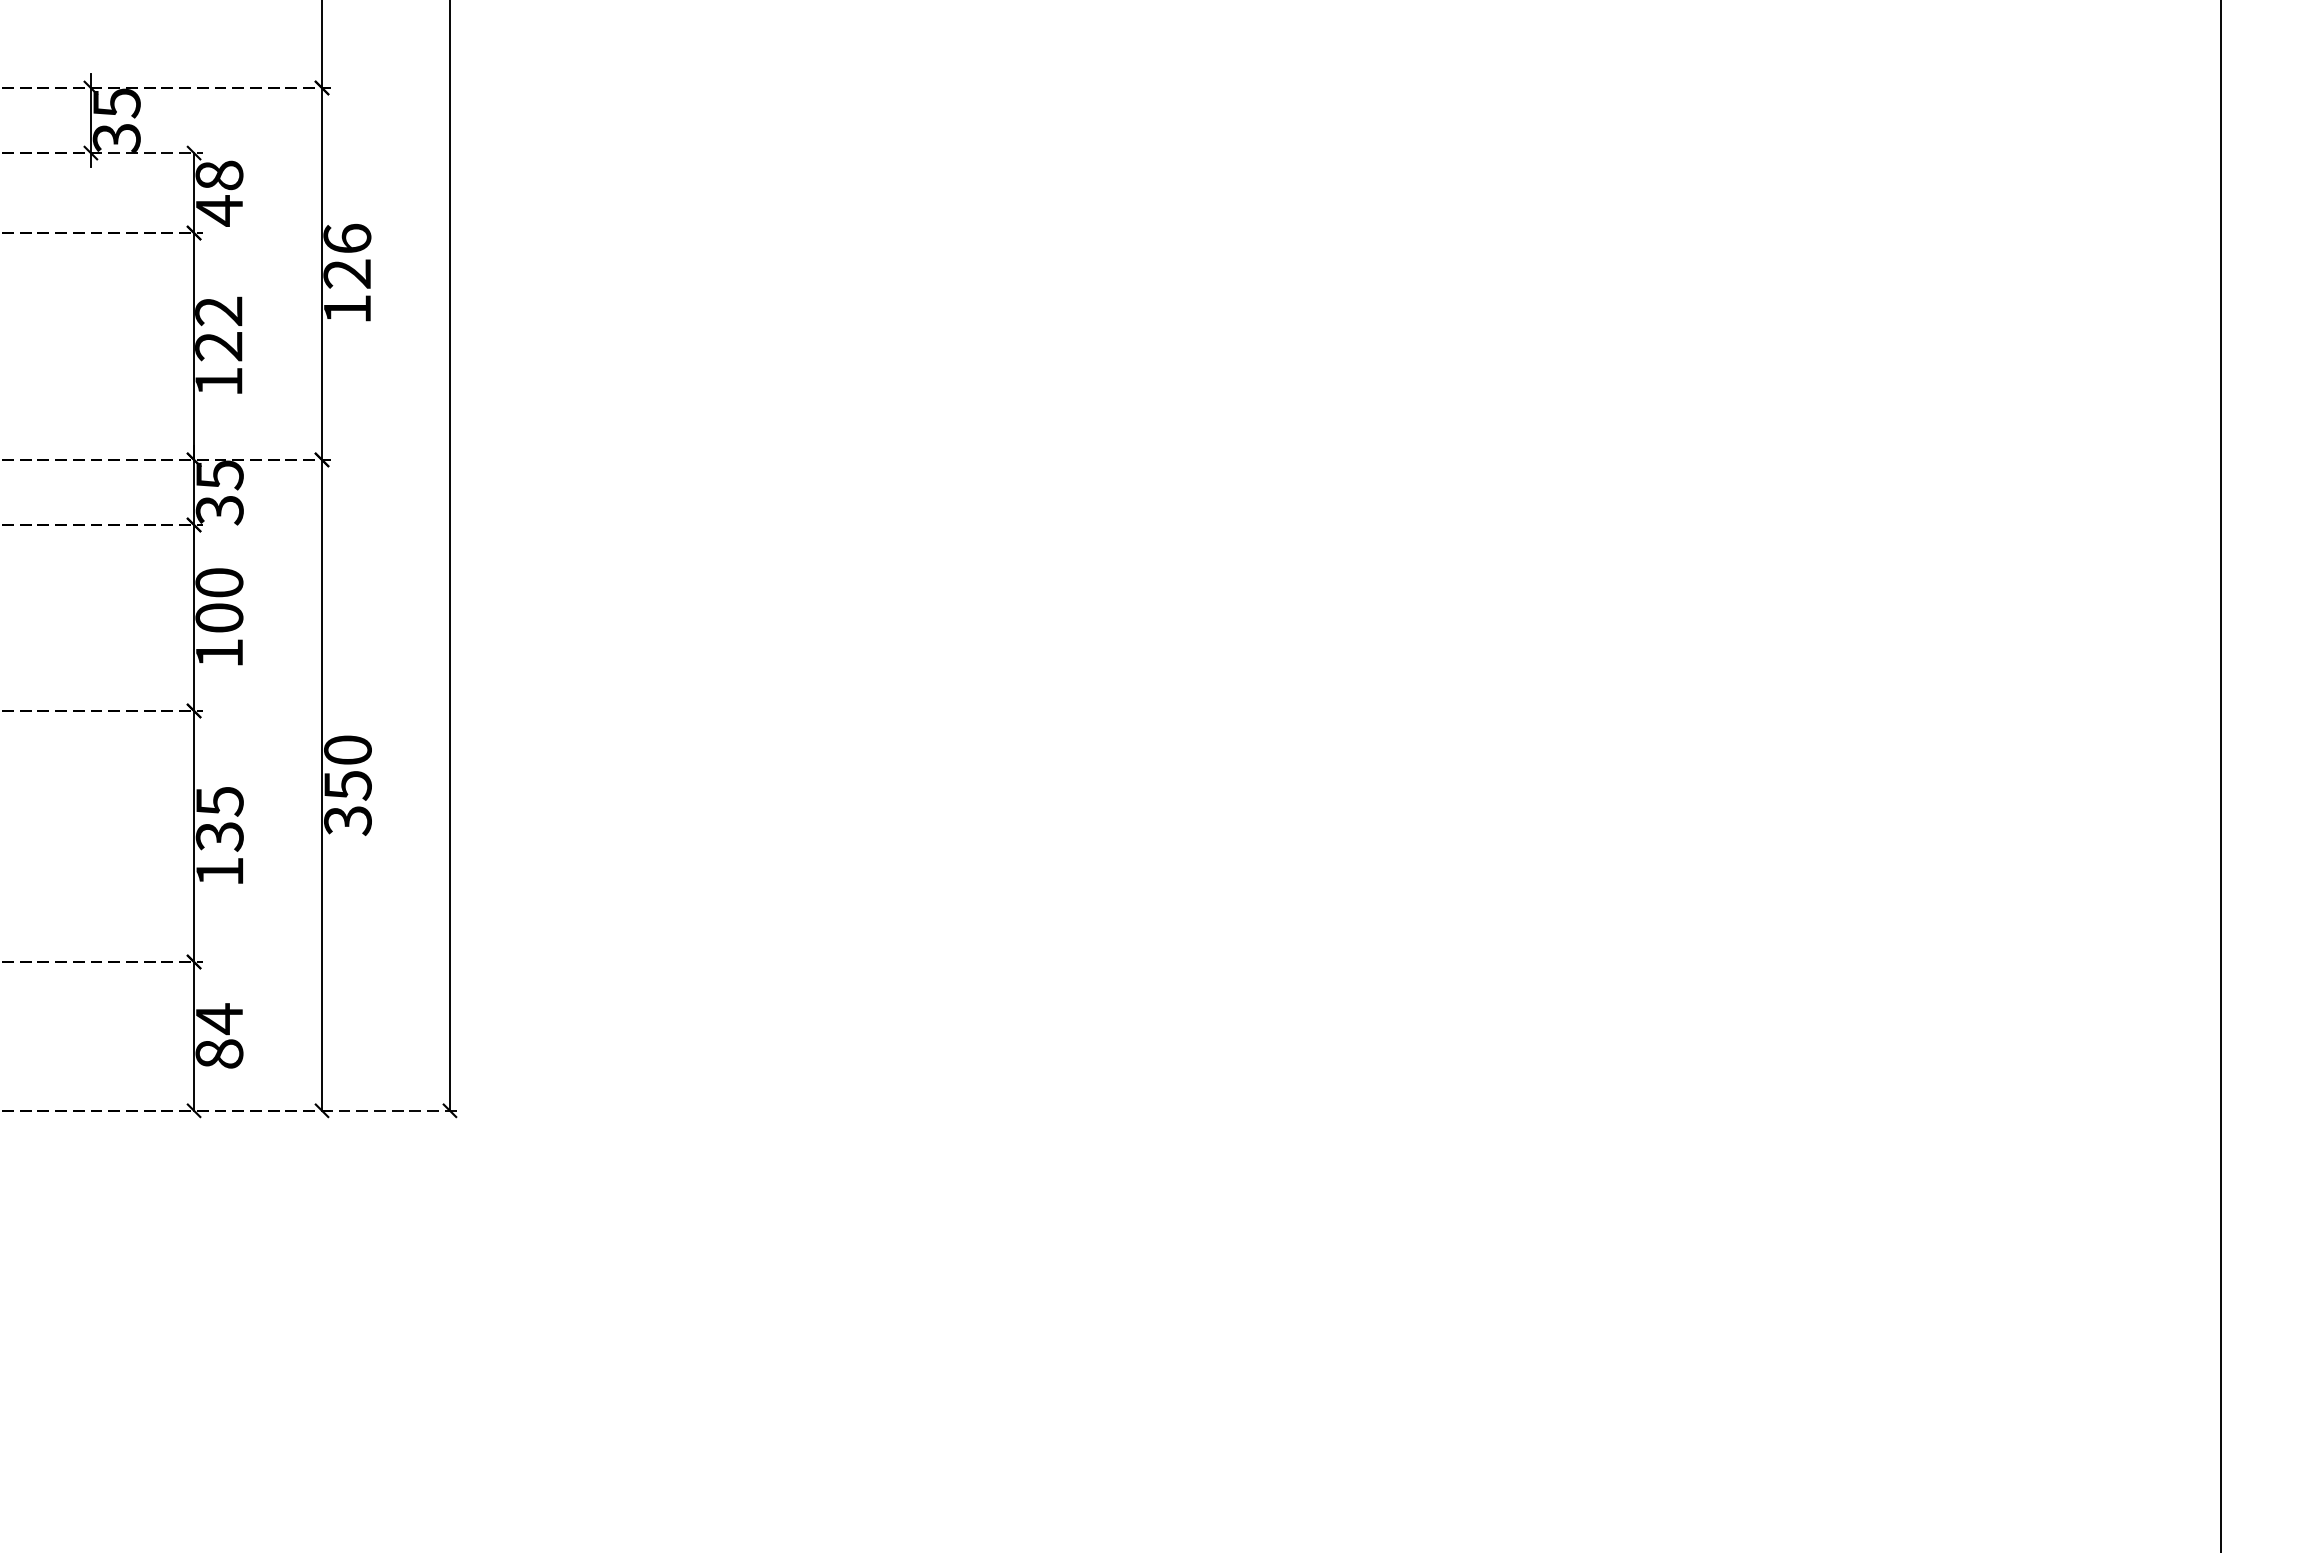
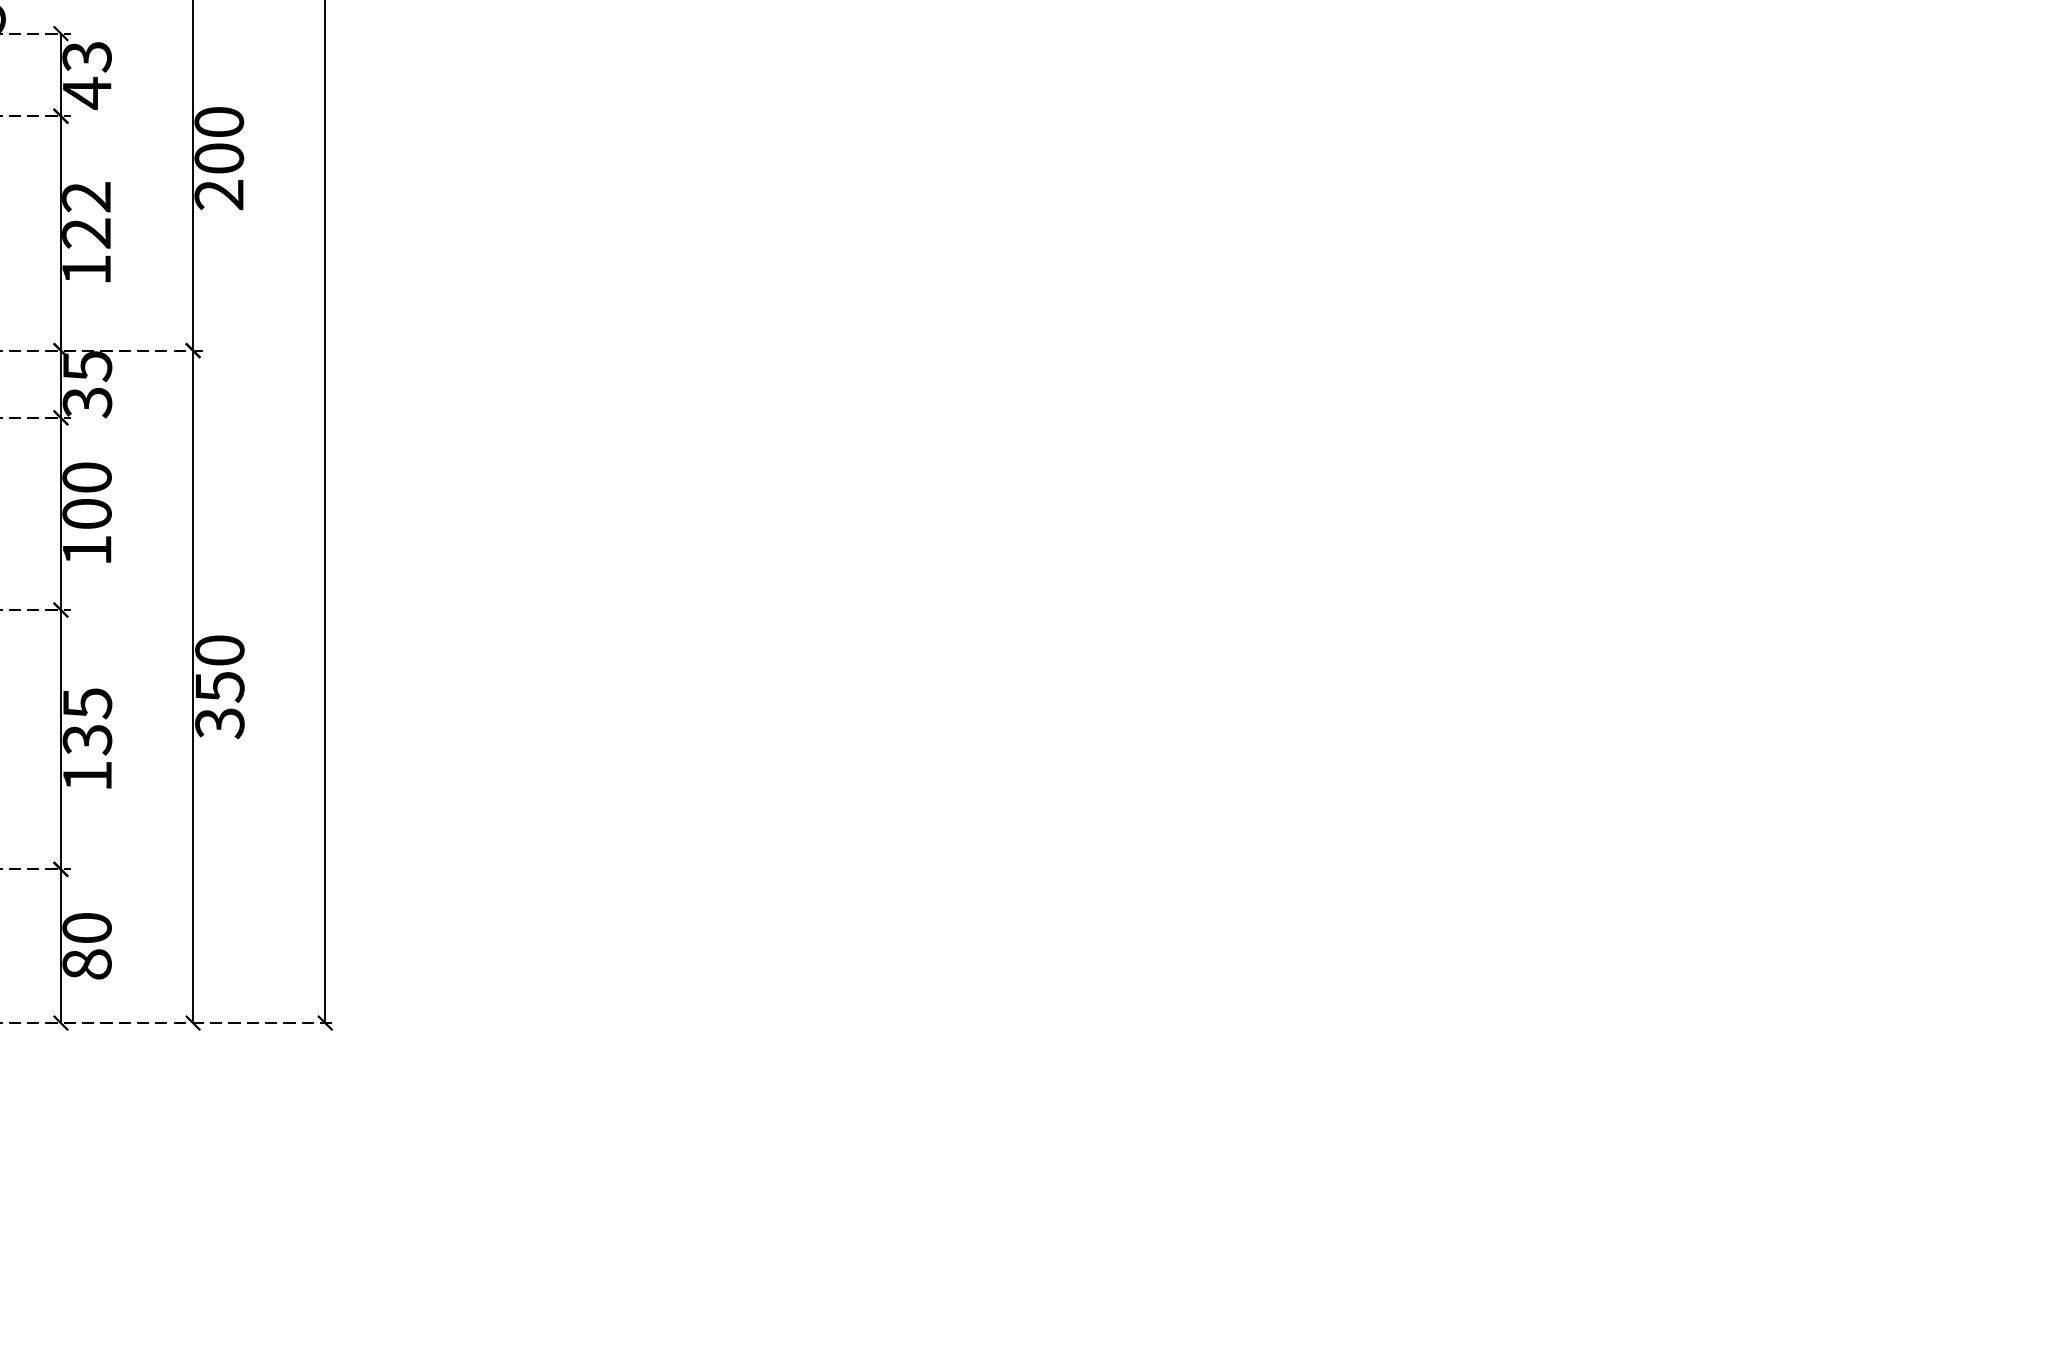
text: (219, 175) -> (87, 56), 48 -> 43
text: (347, 273) -> (219, 158), 126 -> 200
text: (219, 1019) -> (87, 928), 84 -> 80

